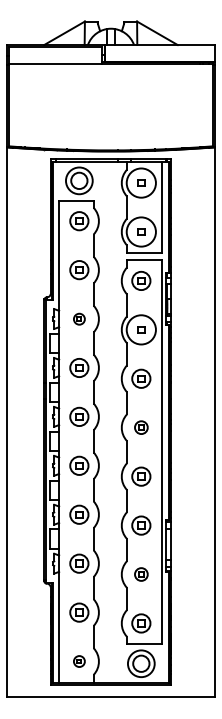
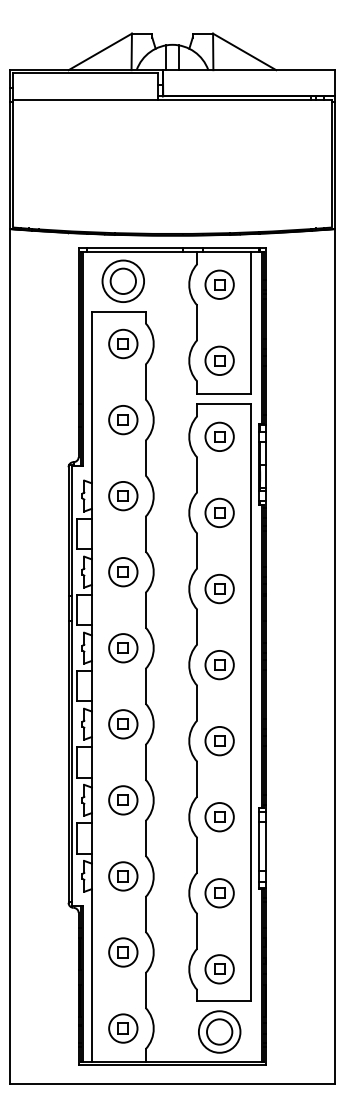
circle: (141, 182) -> (219, 283), size x0.62
circle: (141, 231) -> (219, 360), size x0.62
part: (79, 319) -> (123, 496), size x1.67
circle: (141, 329) -> (219, 512), size x0.62
part: (141, 427) -> (219, 664), size x1.43
part: (141, 574) -> (219, 893), size x1.43
part: (79, 661) -> (123, 1028), size x1.67

